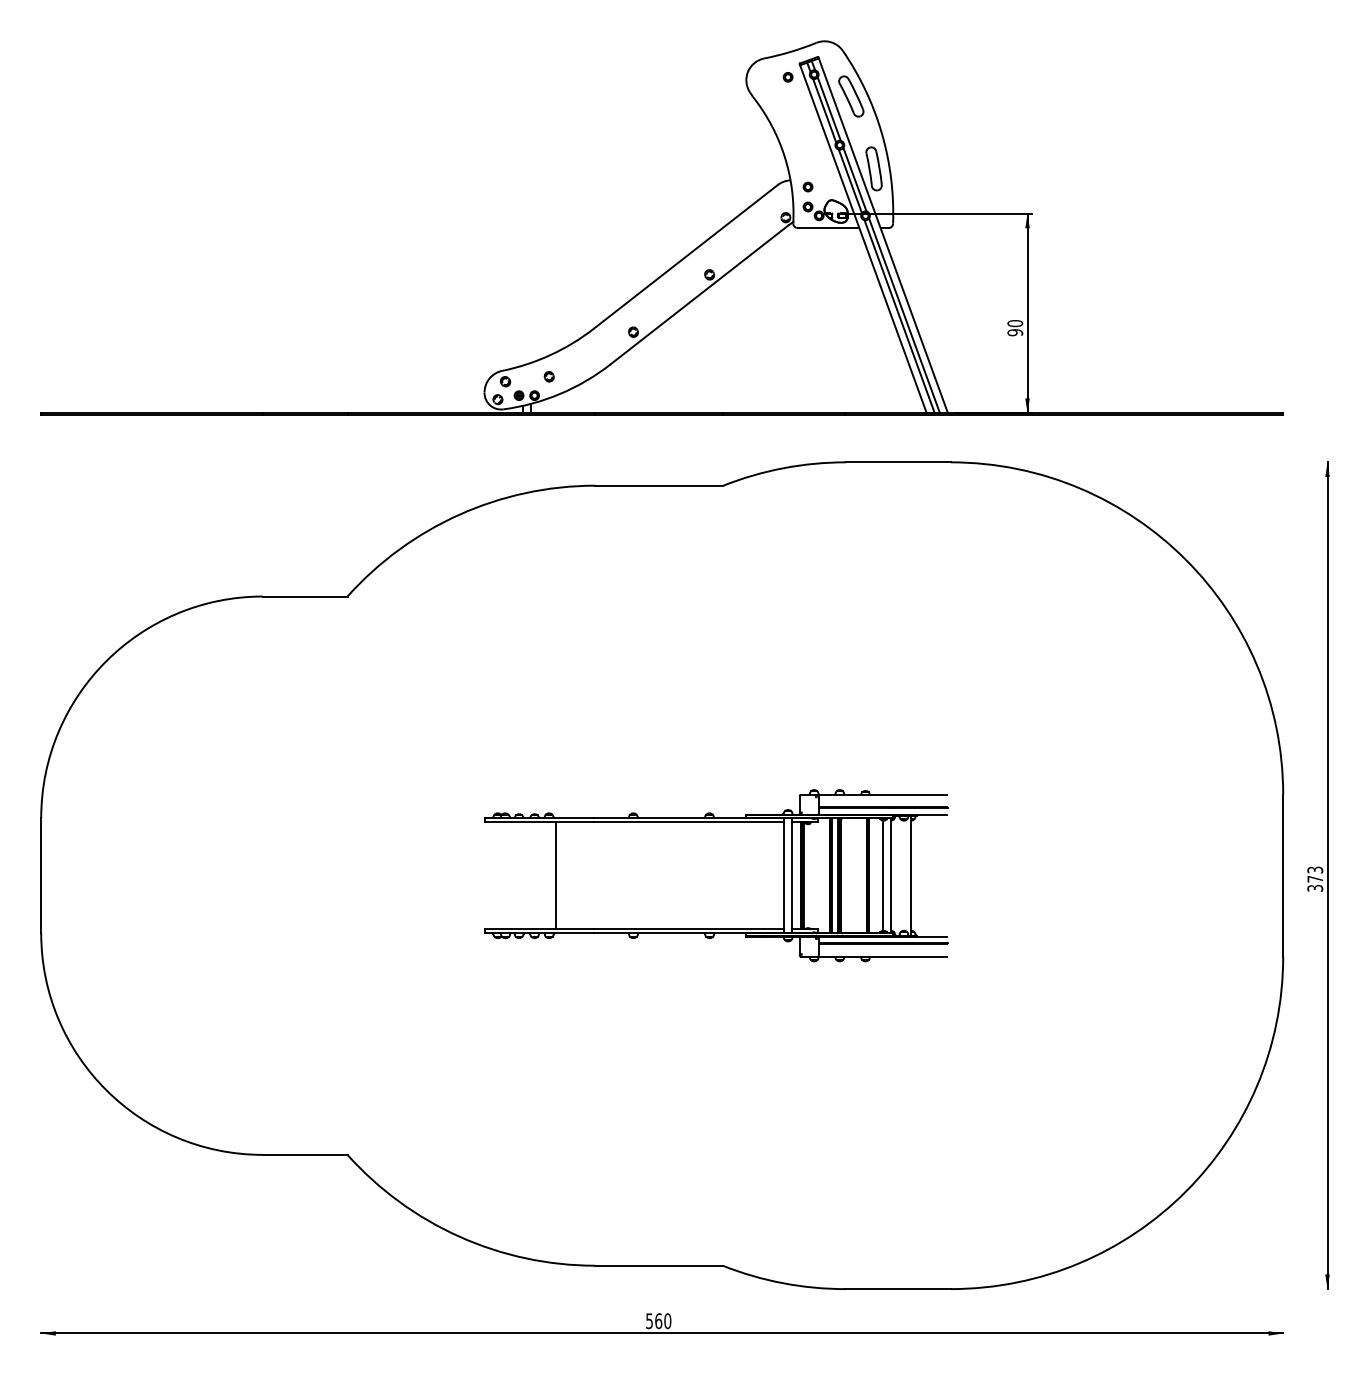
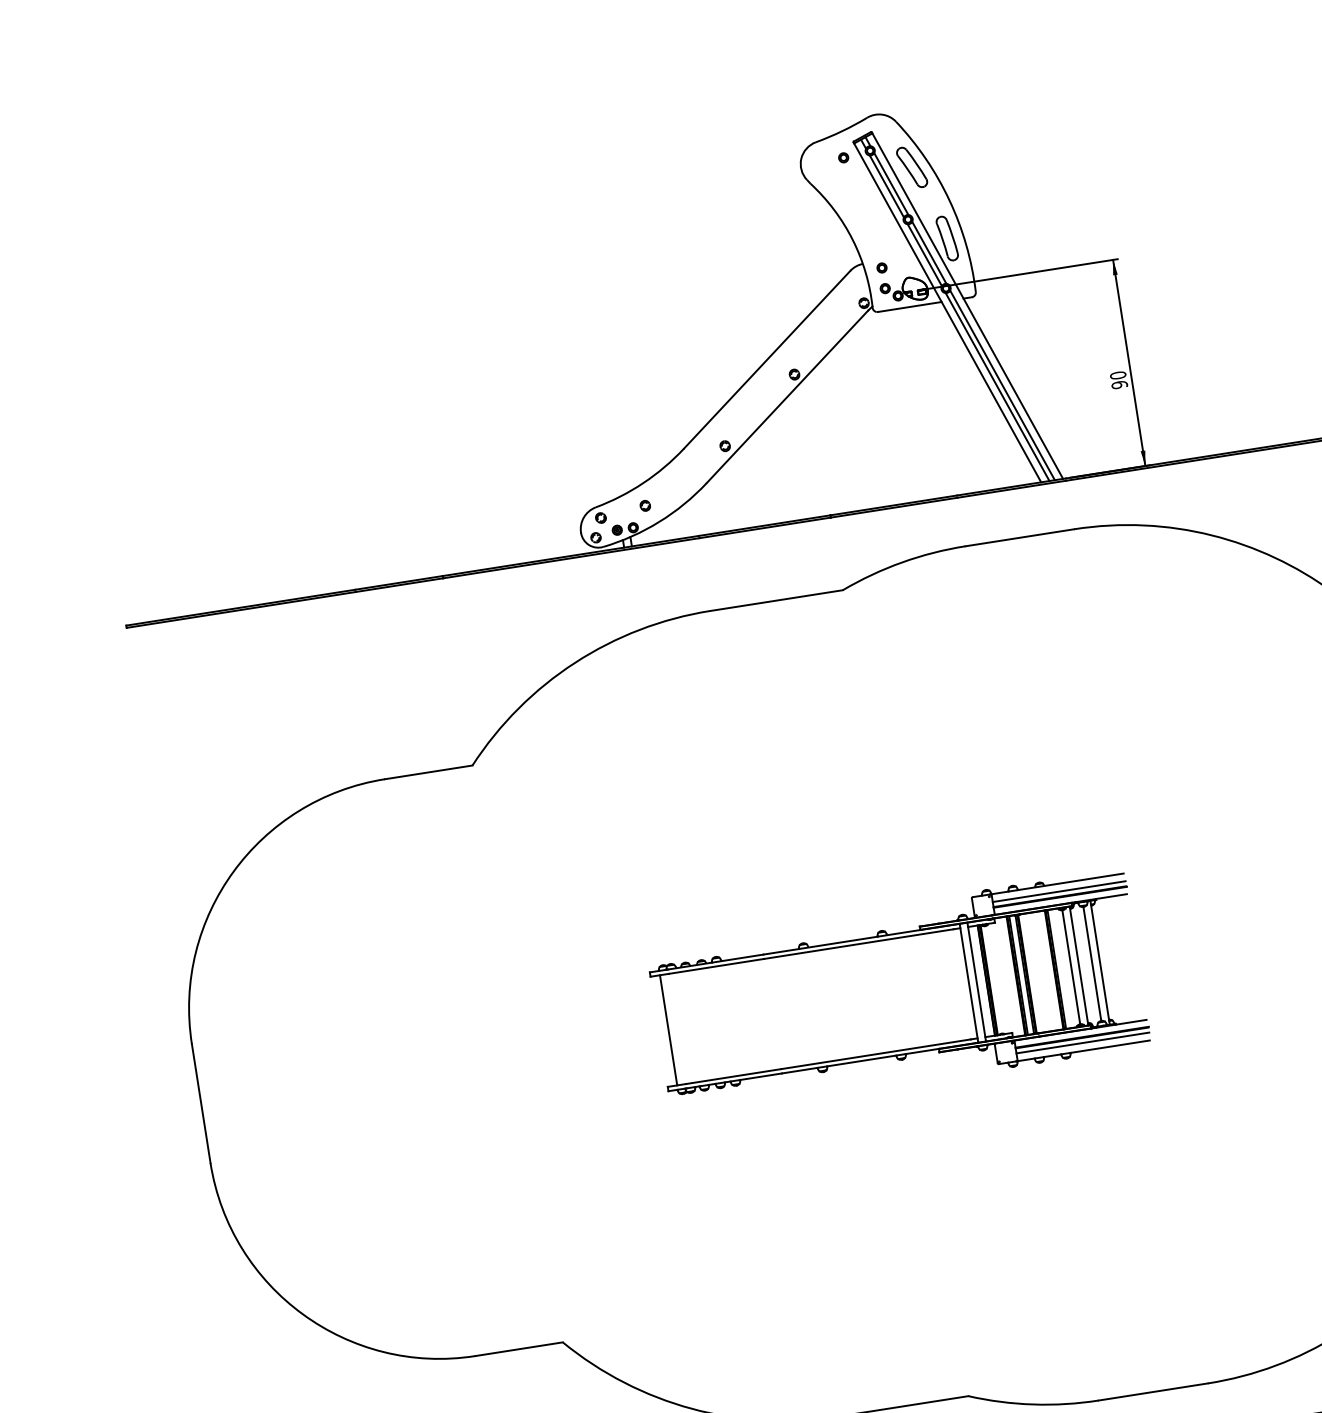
line: (882, 802) -> (1058, 891), added
line: (555, 875) -> (668, 1030), moved
line: (903, 875) -> (1092, 963), added
line: (882, 948) -> (1082, 1042), added

